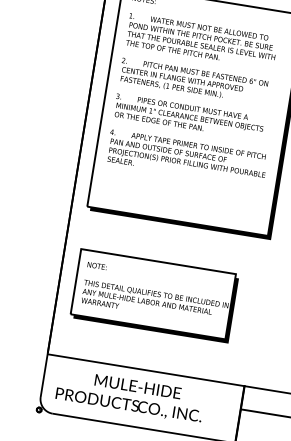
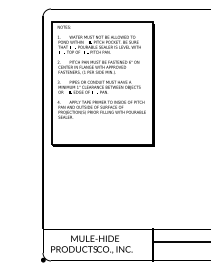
part: (153, 295) -> (95, 187), removed

